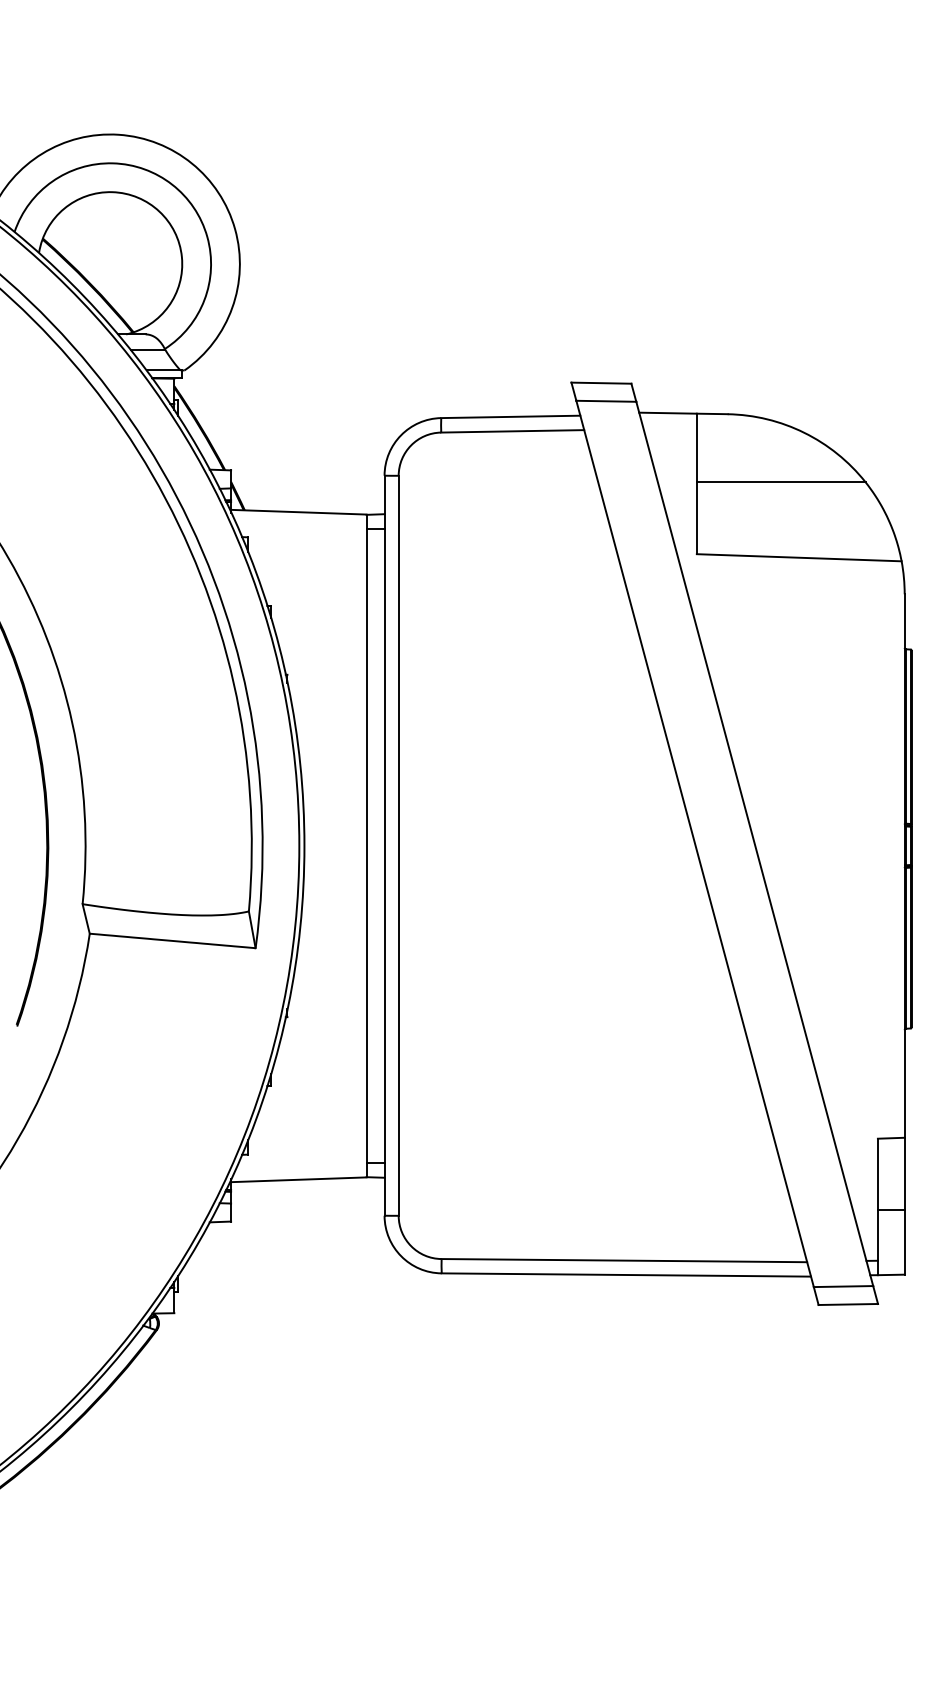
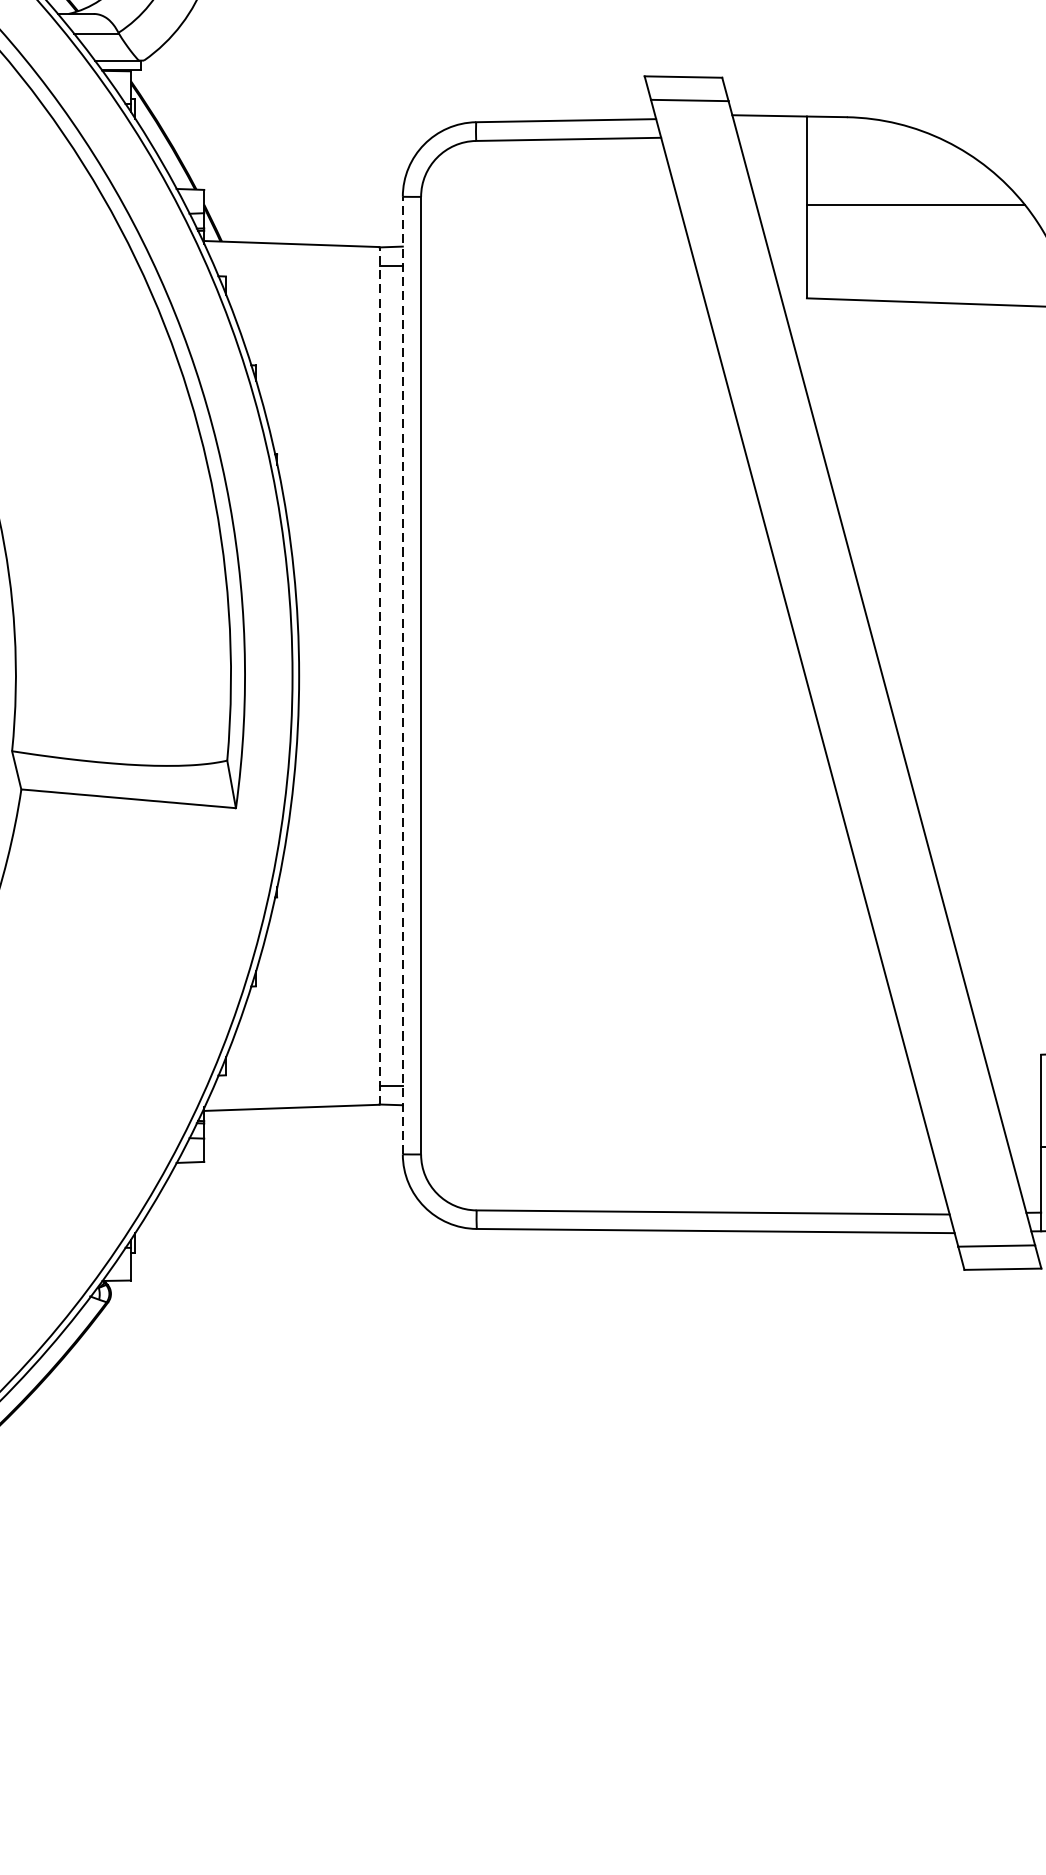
line: (366, 845) -> (379, 675), solid -> dashed
line: (384, 845) -> (402, 675), solid -> dashed

